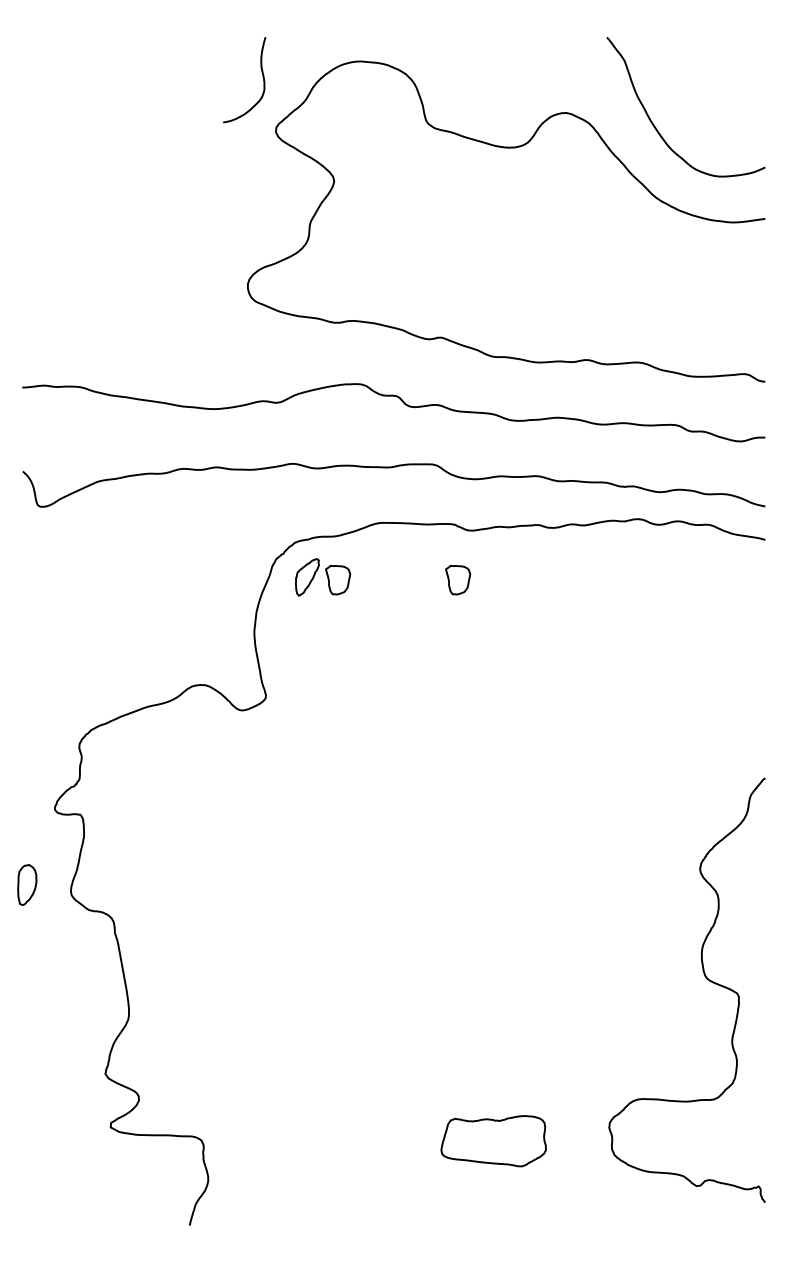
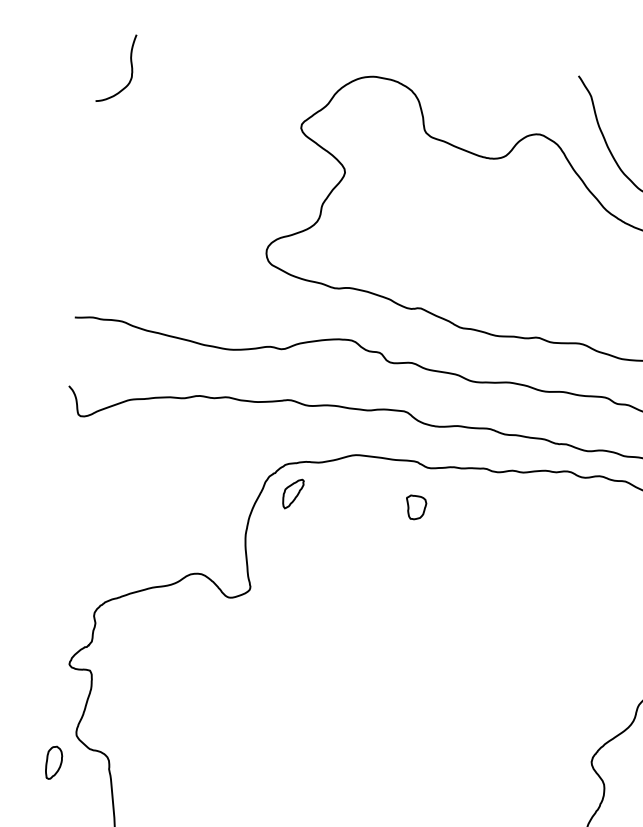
curve: (262, 77) -> (131, 67), moved
part: (338, 580) -> (318, 498), removed
part: (27, 884) -> (54, 762), moved

